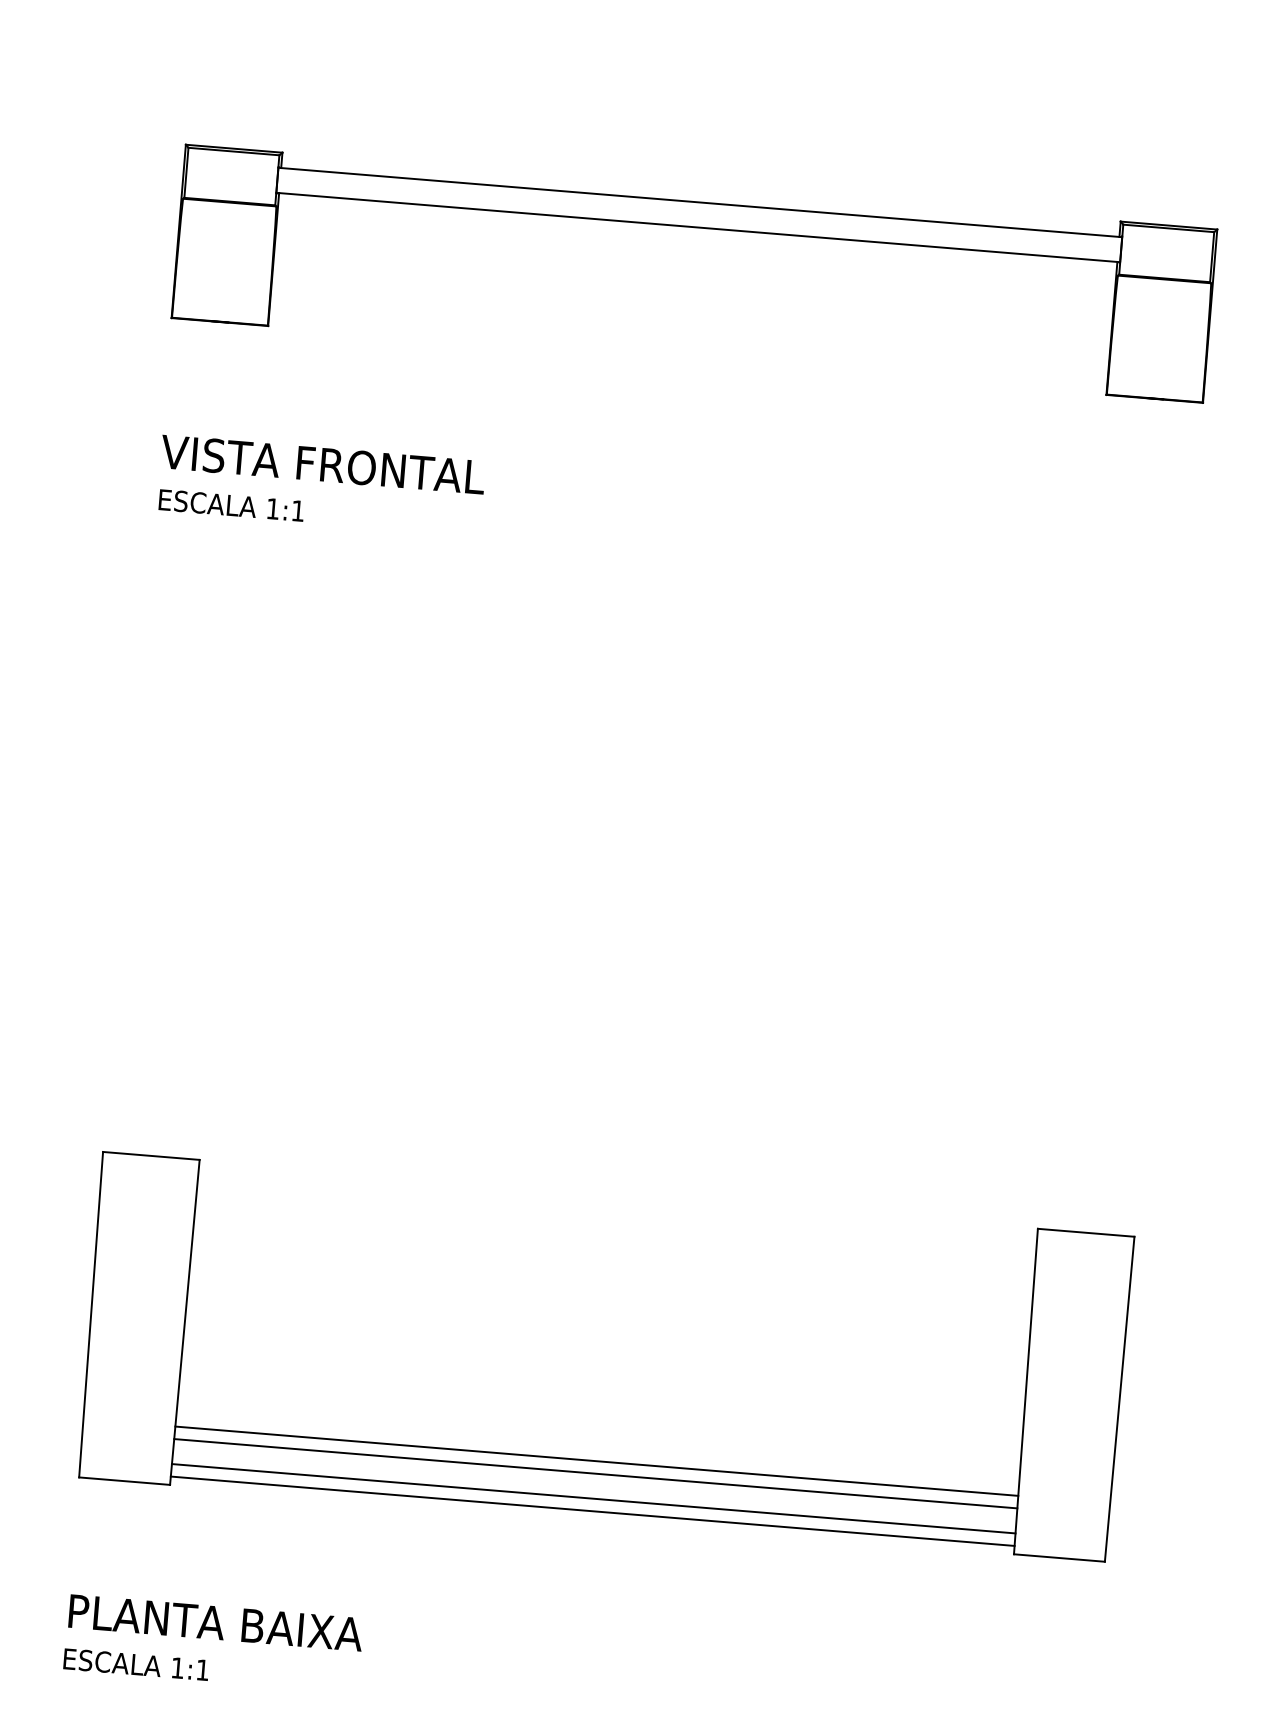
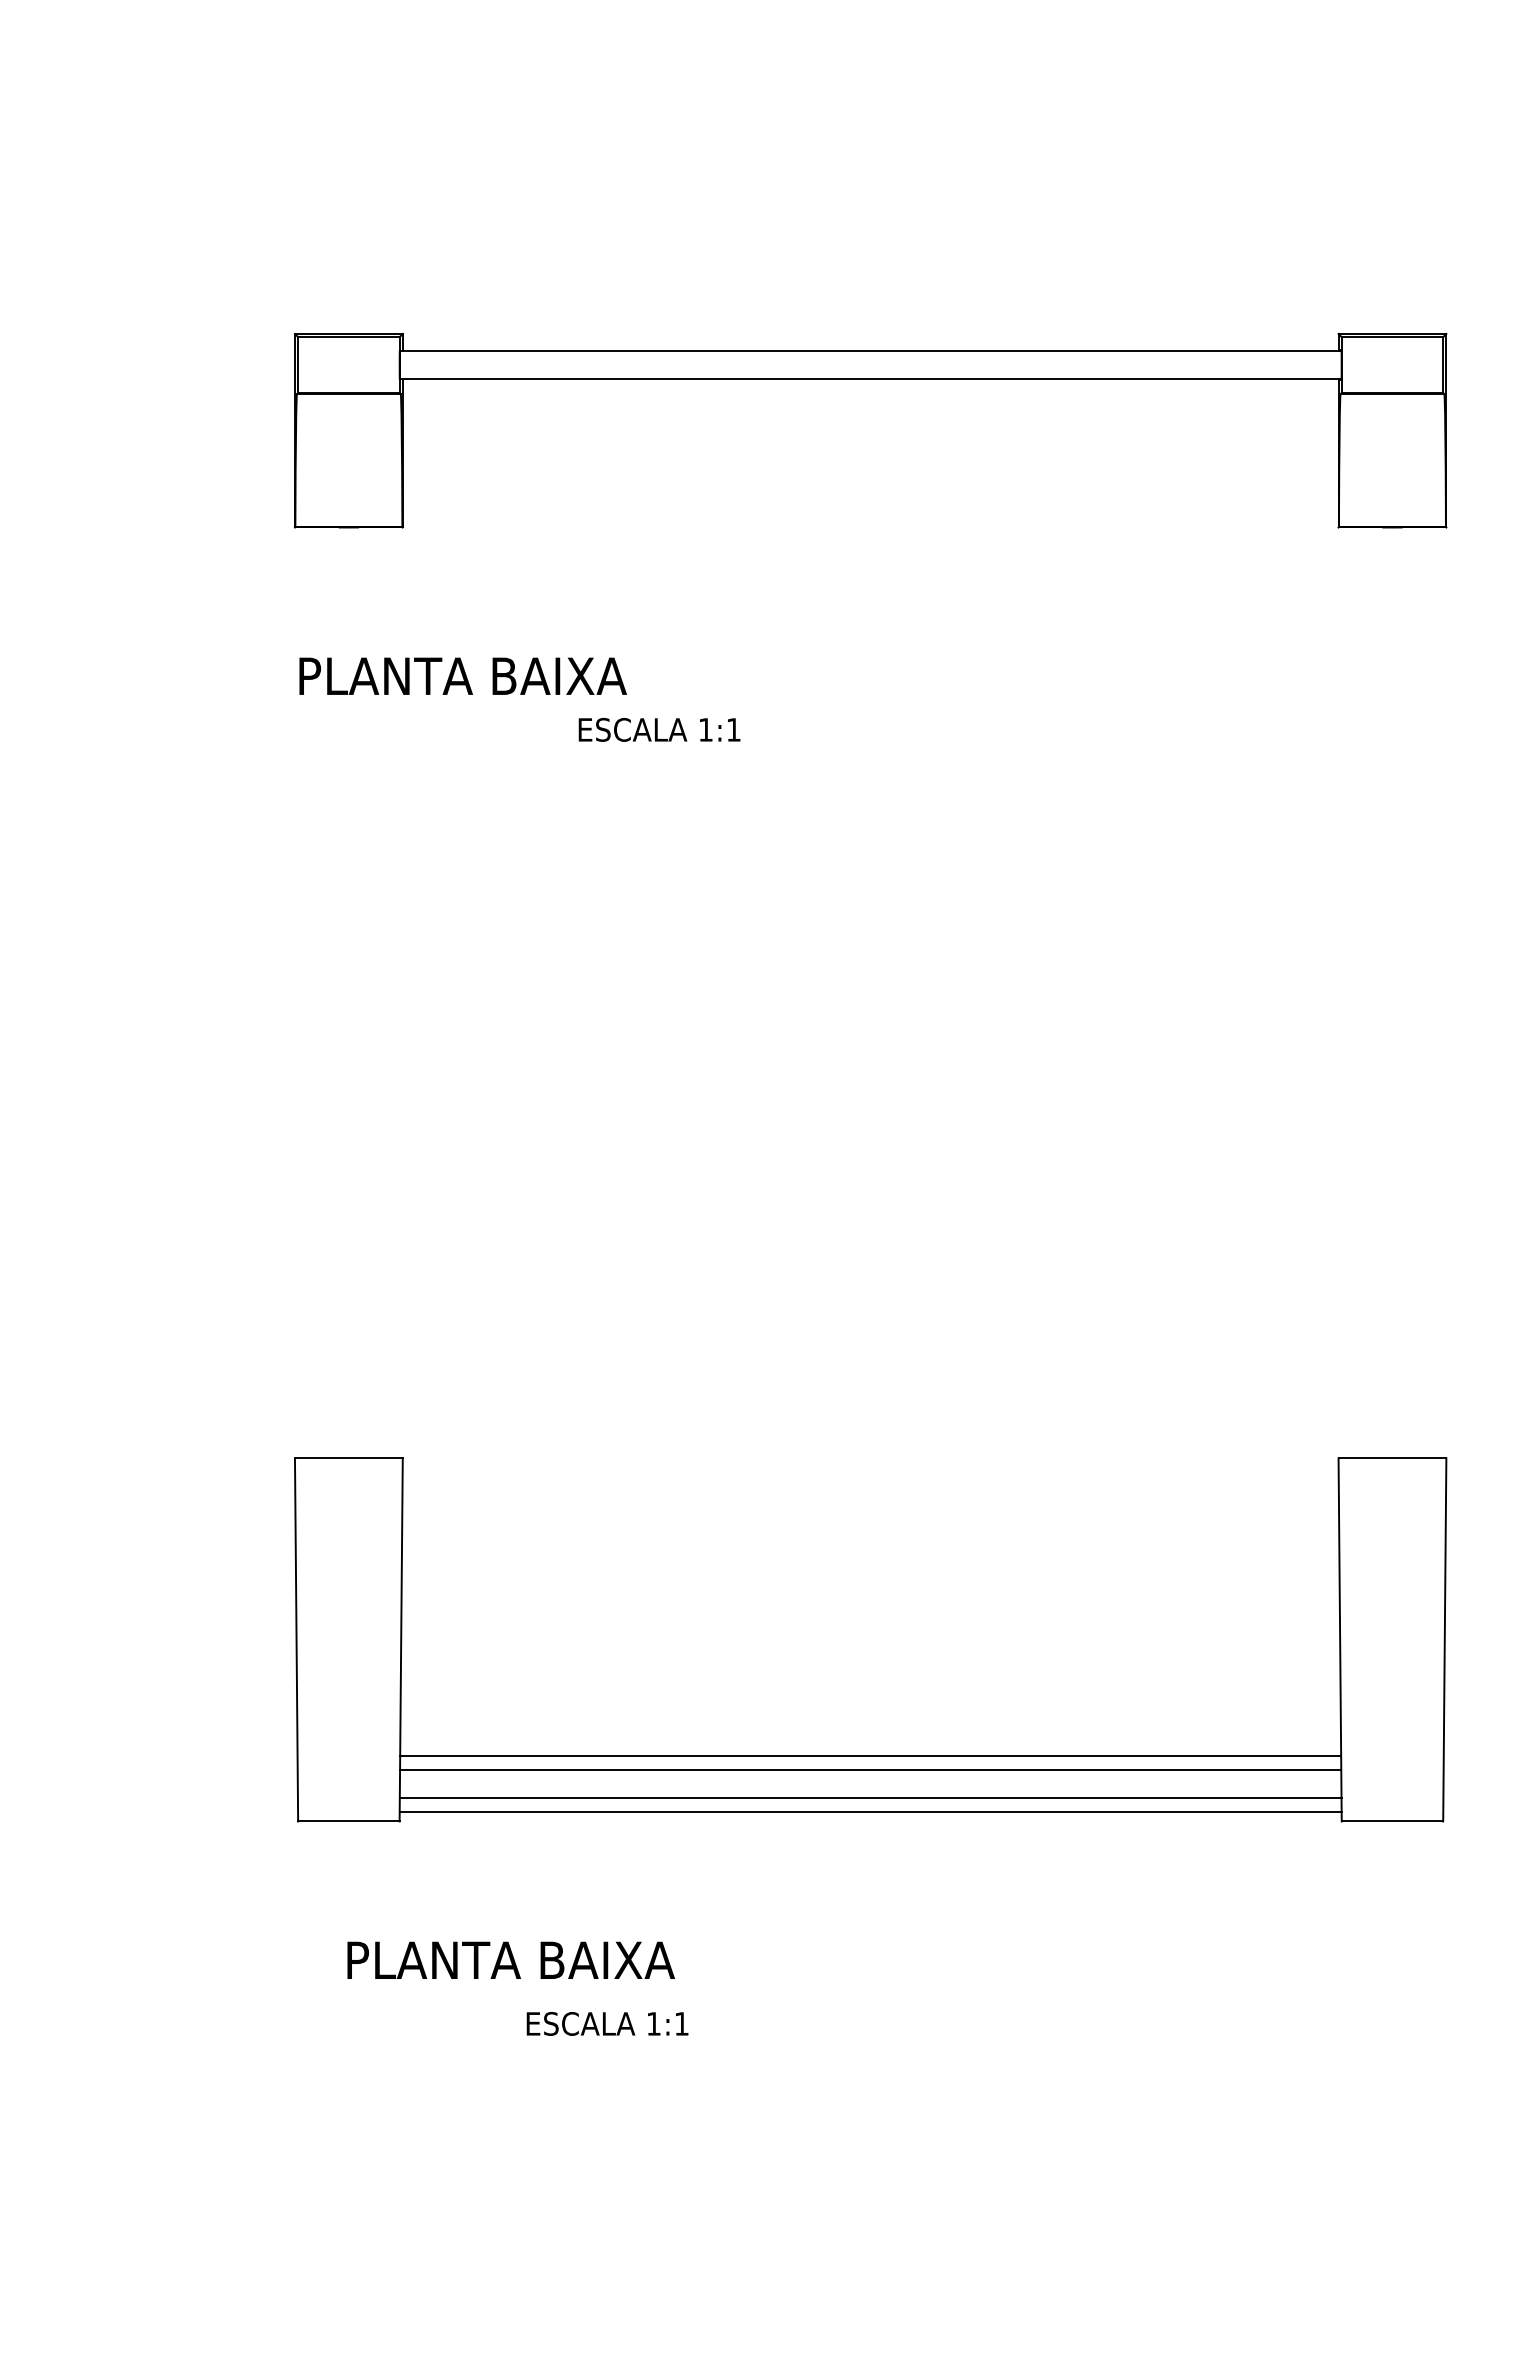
text: (322, 464) -> (475, 676), VISTA FRONTAL -> PLANTA BAIXA
text: (231, 505) -> (659, 729), moved
text: (215, 1622) -> (510, 1959), moved
text: (136, 1664) -> (607, 2023), moved

